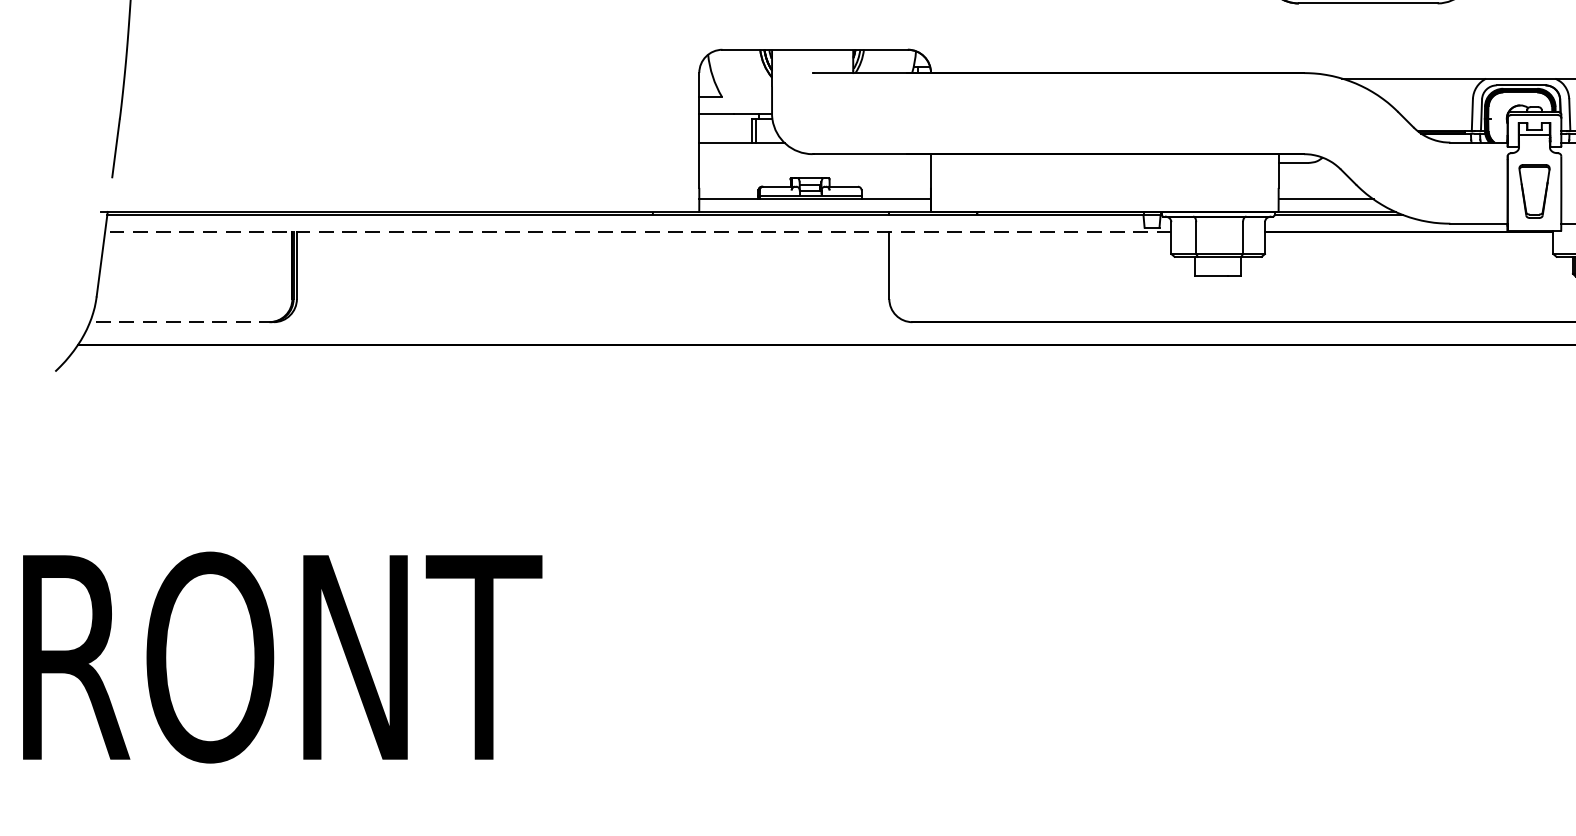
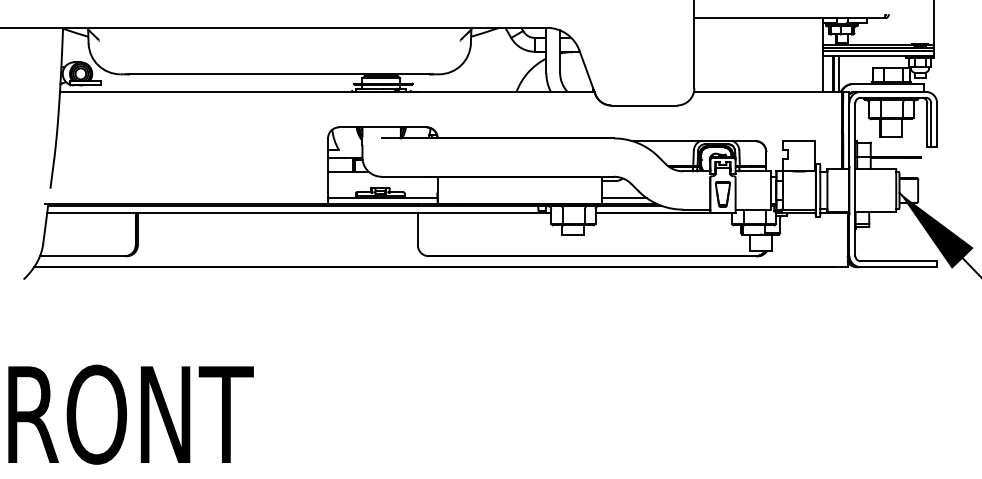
line: (636, 231) -> (298, 213), dashed -> solid
line: (179, 322) -> (82, 256), dashed -> solid

